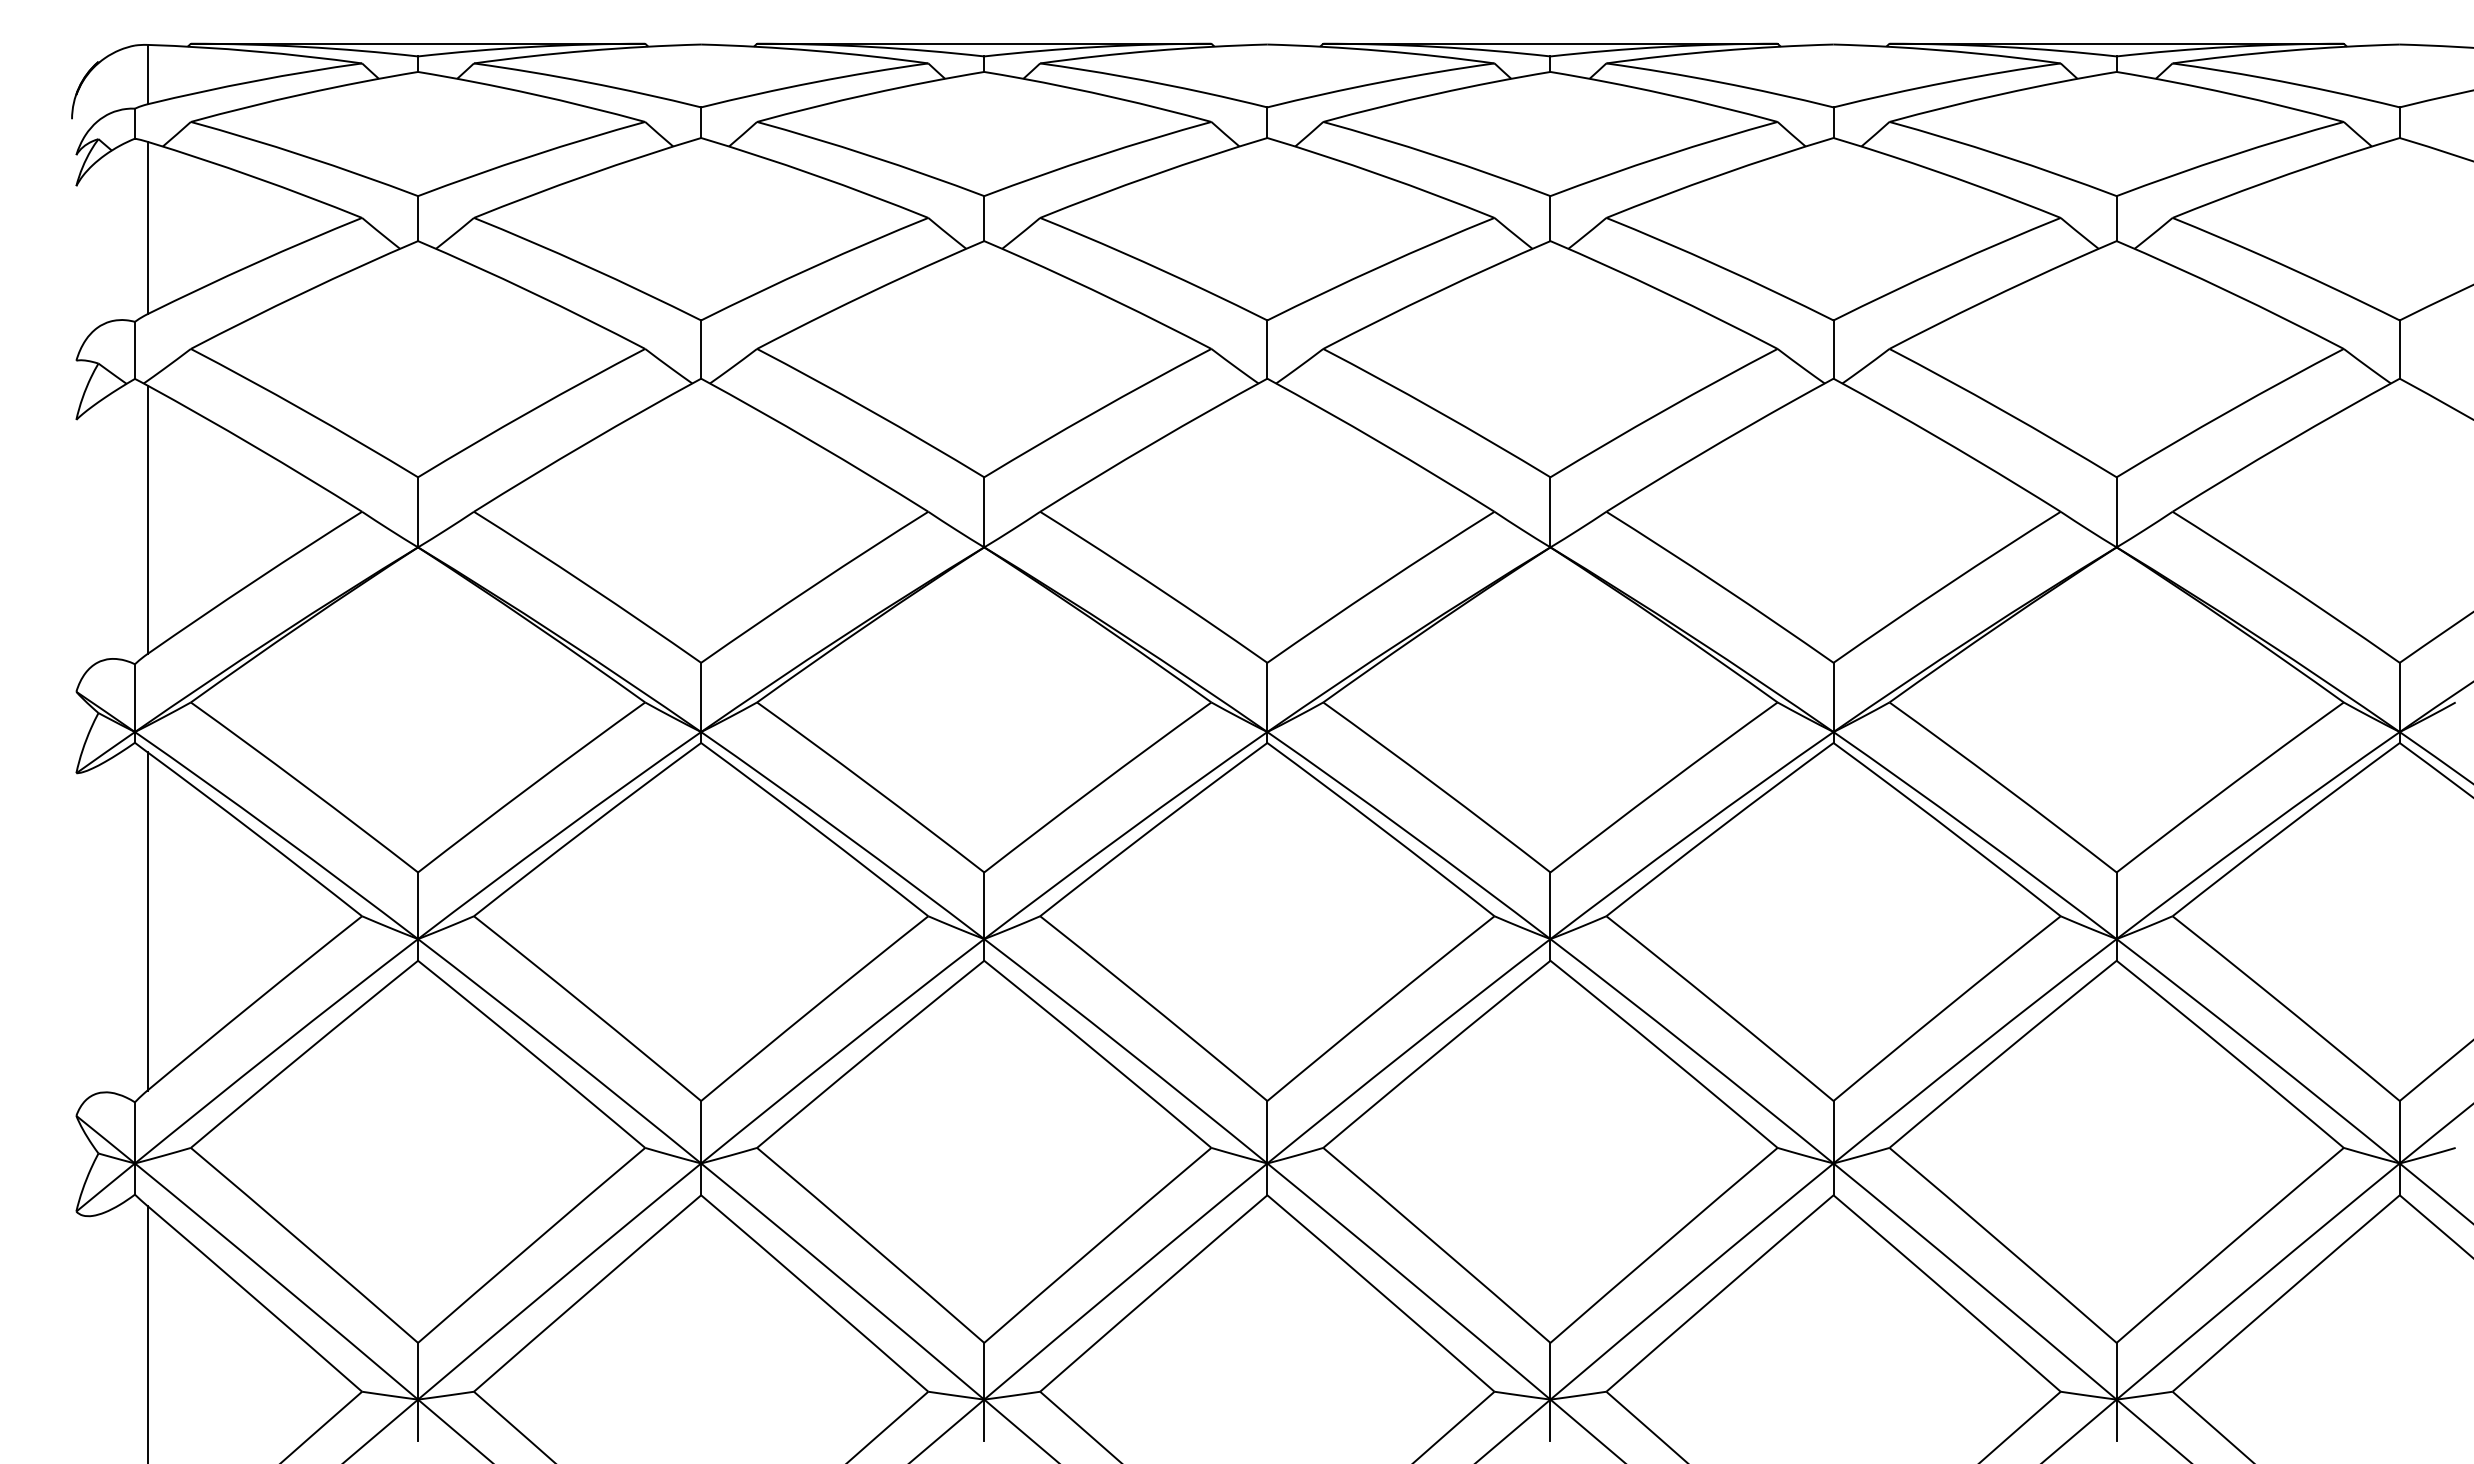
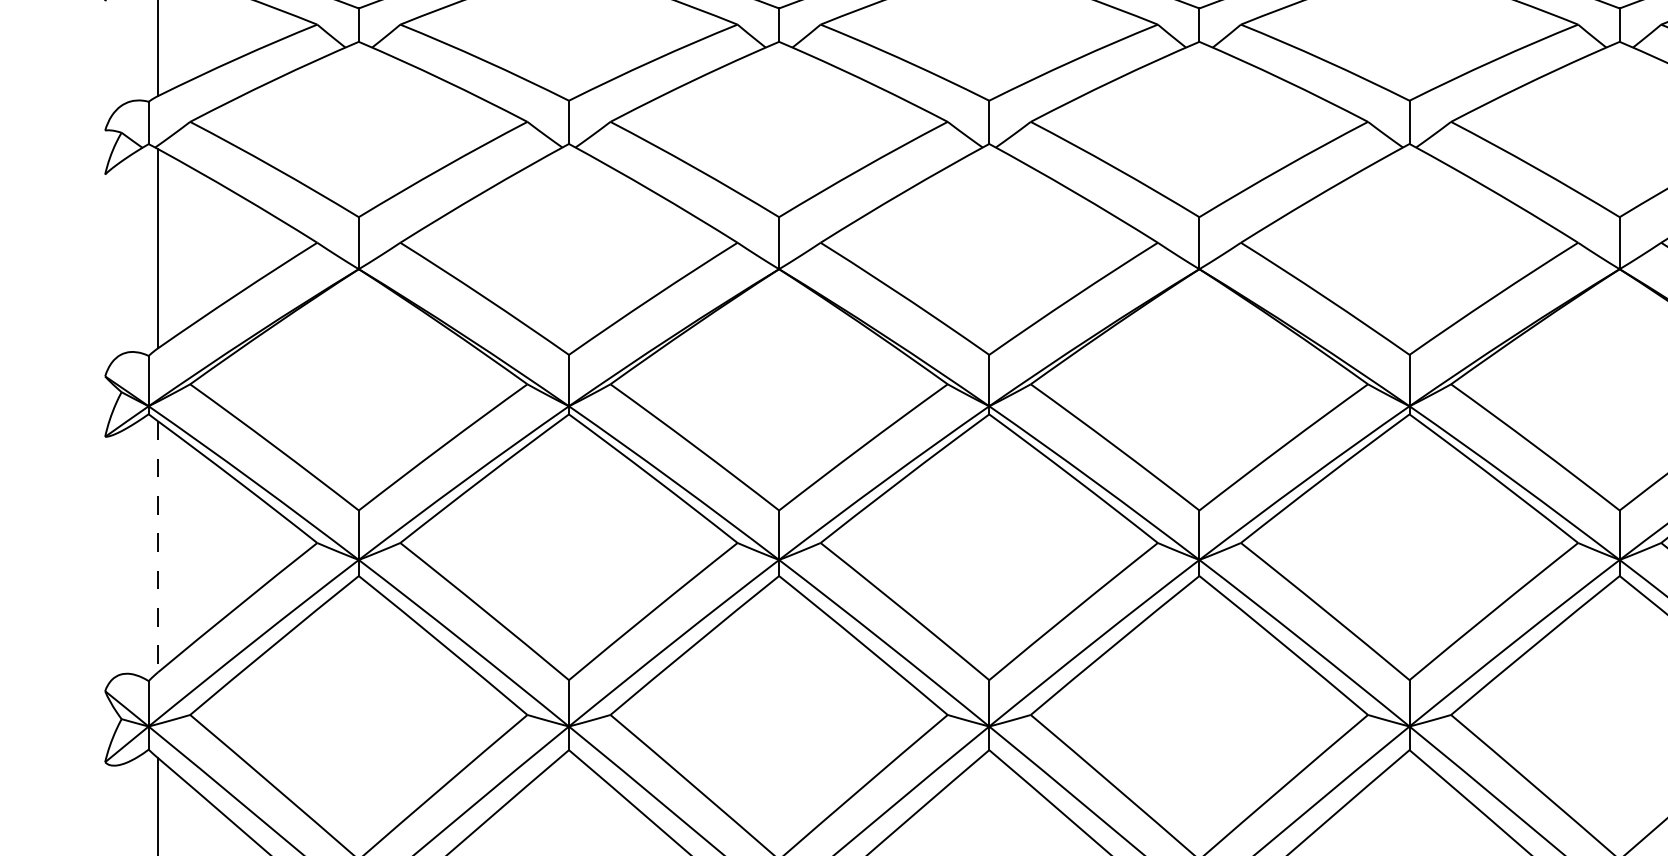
line: (147, 921) -> (157, 546), solid -> dashed

